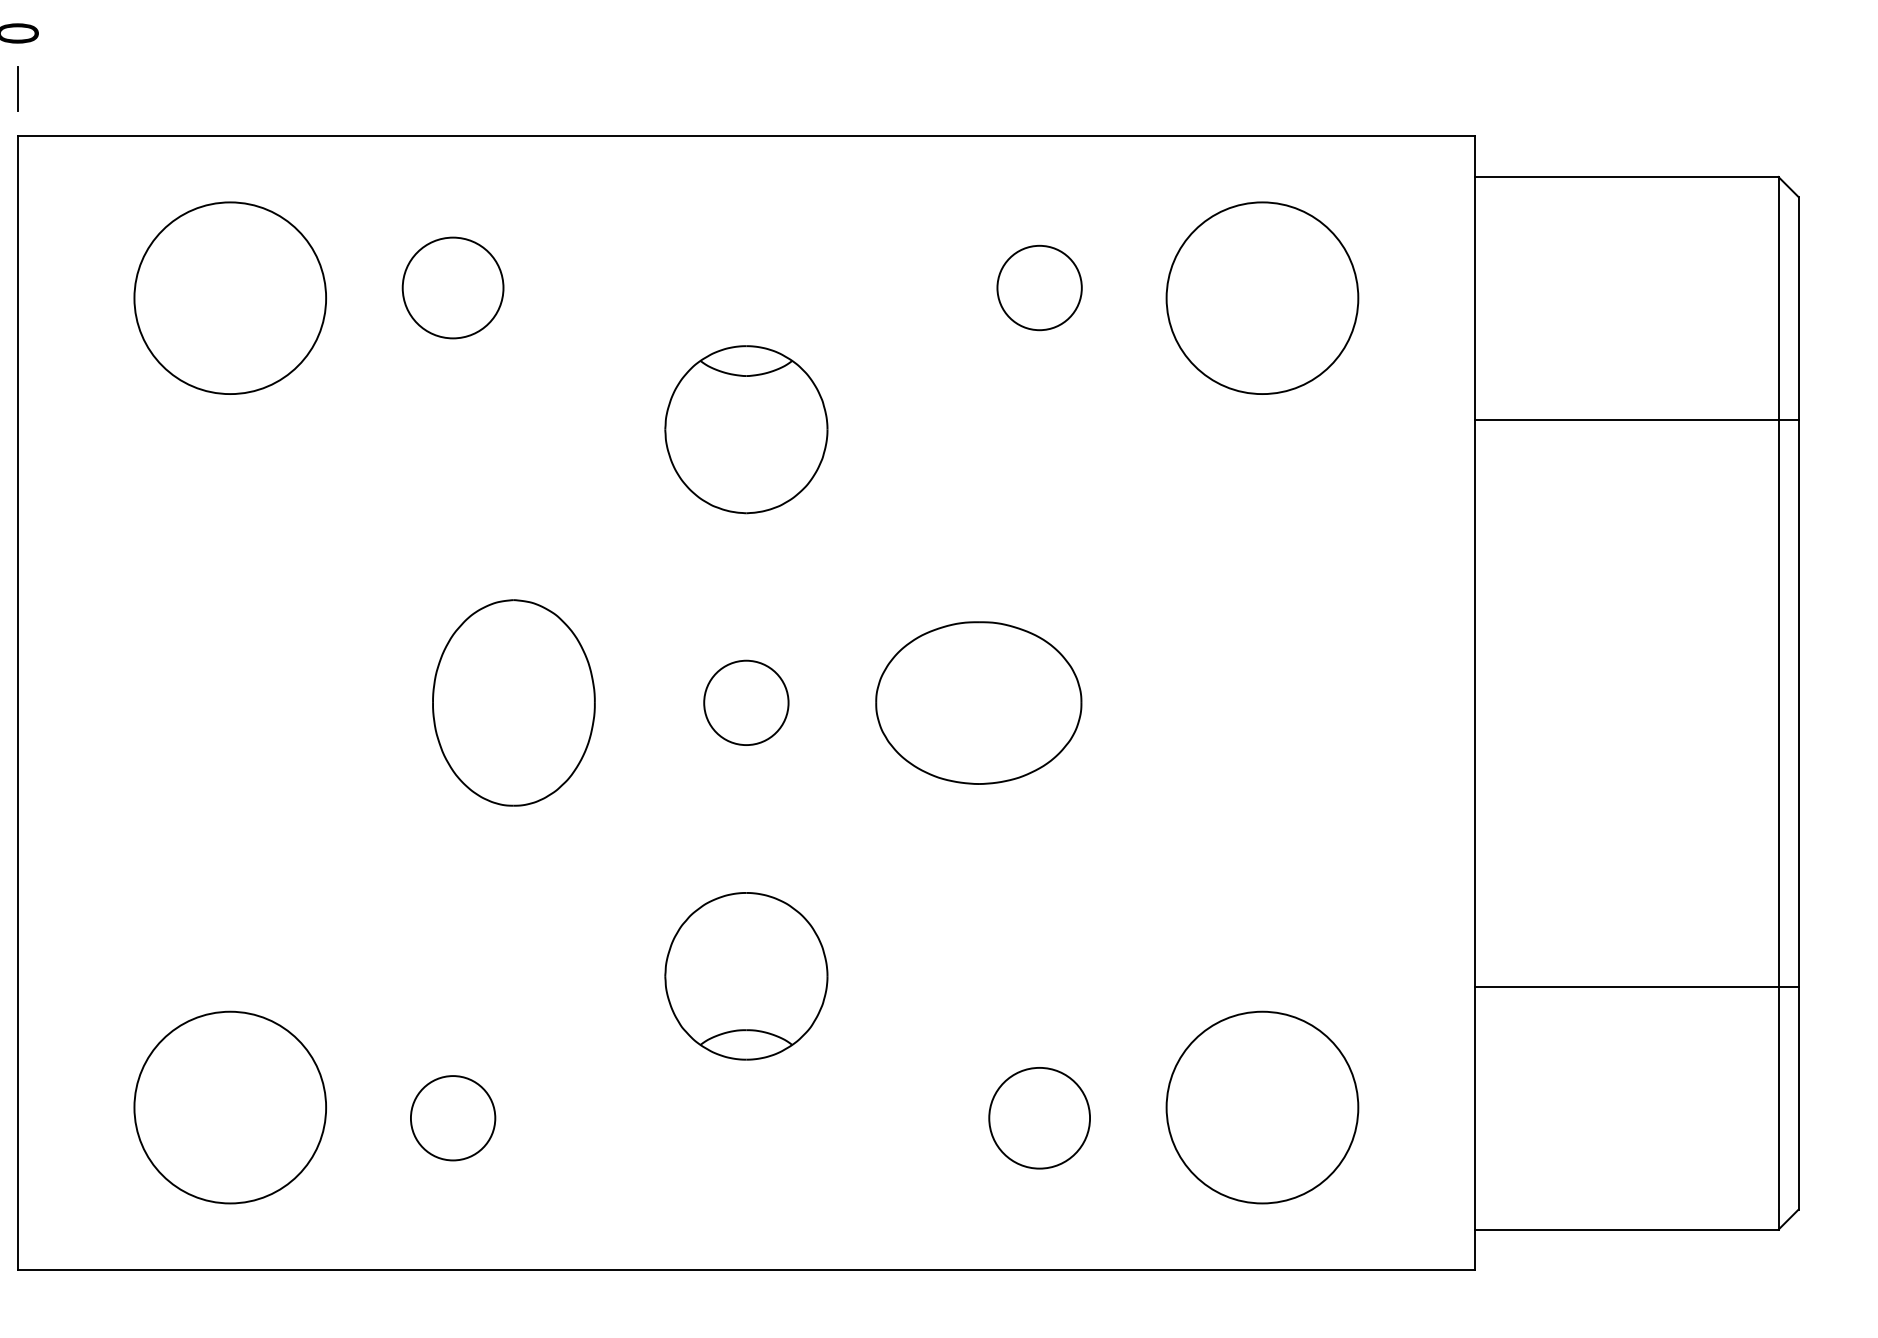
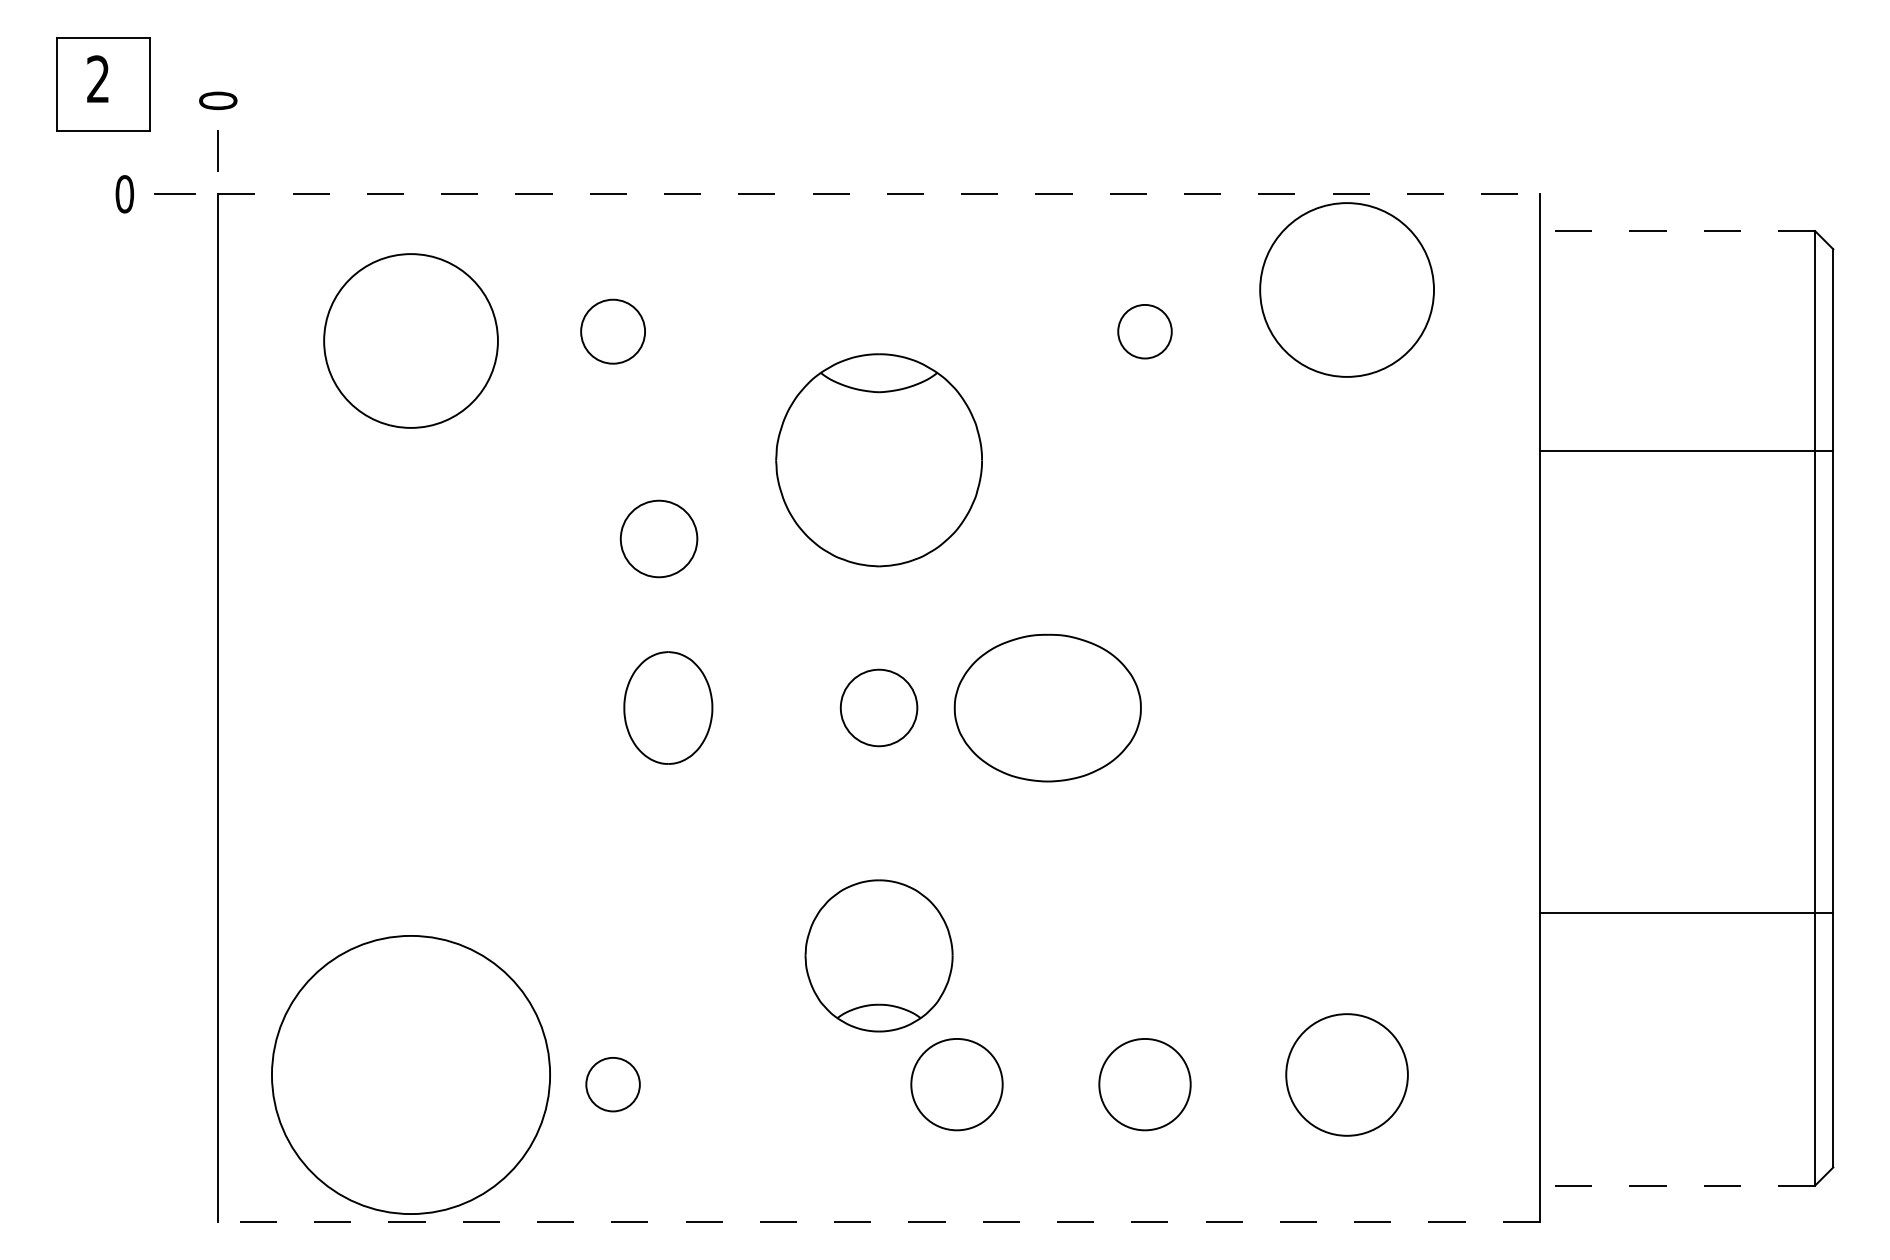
line: (746, 136) -> (879, 194), solid -> dashed
line: (1626, 177) -> (1677, 231), solid -> dashed
circle: (452, 287) -> (612, 331), size x0.7
circle: (1039, 287) -> (1144, 331), size x0.7
circle: (1261, 297) -> (1346, 289), moved
part: (745, 428) -> (878, 459), size x1.4
circle: (503, 516) -> (658, 538), added
part: (514, 702) -> (668, 707), size x0.6
part: (978, 702) -> (1047, 707), moved
line: (1636, 986) -> (1686, 913), moved
circle: (229, 1107) -> (410, 1074), size x1.6
circle: (1262, 1107) -> (1347, 1074), size x0.7
circle: (452, 1118) -> (612, 1084), size x0.7
circle: (831, 1118) -> (956, 1084), added
line: (1626, 1229) -> (1677, 1185), solid -> dashed
line: (746, 1270) -> (879, 1222), solid -> dashed

